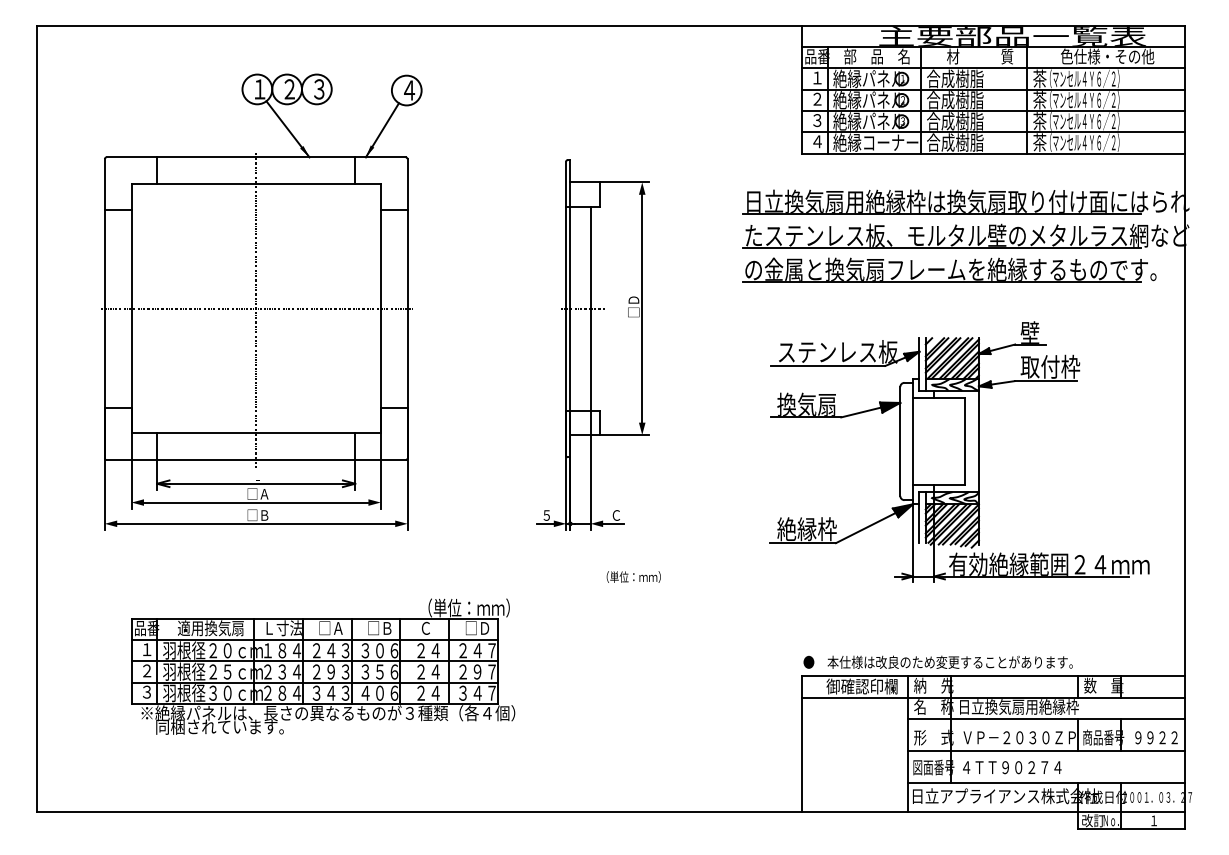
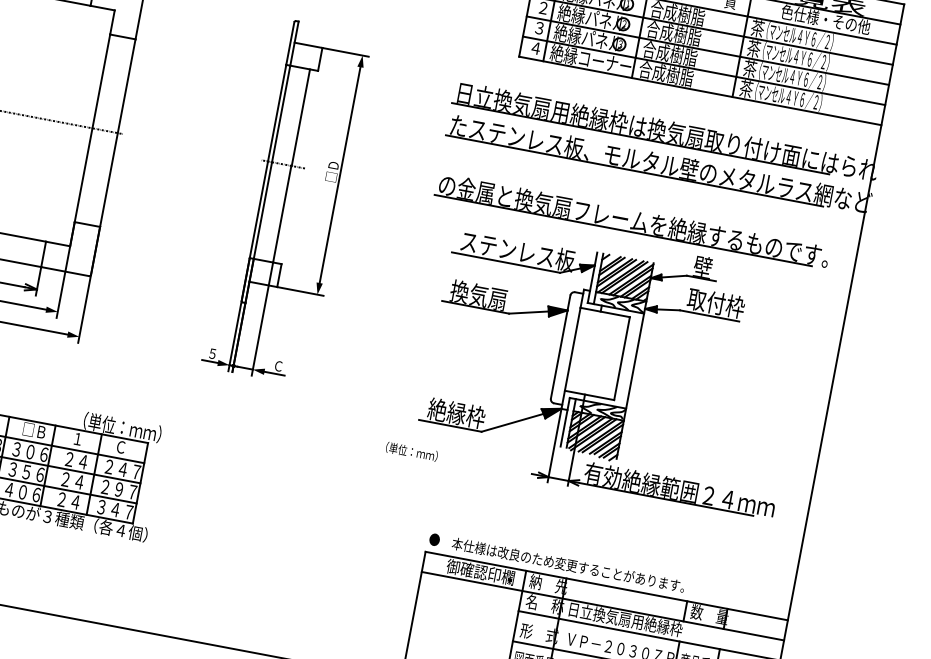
part: (949, 269) -> (632, 220), moved
text: (633, 576) -> (411, 451), moved
text: (425, 627) -> (77, 438), Ｃ -> １
text: (477, 628) -> (126, 448), □Ｄ -> Ｃ

